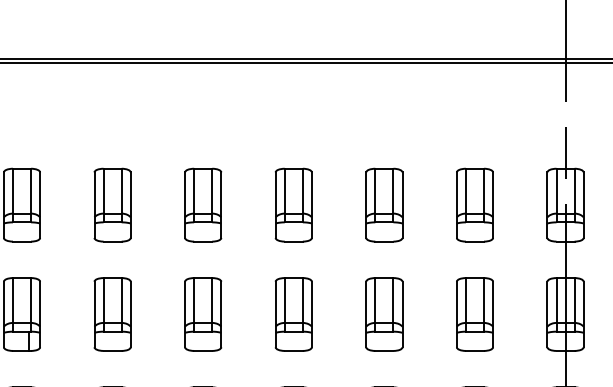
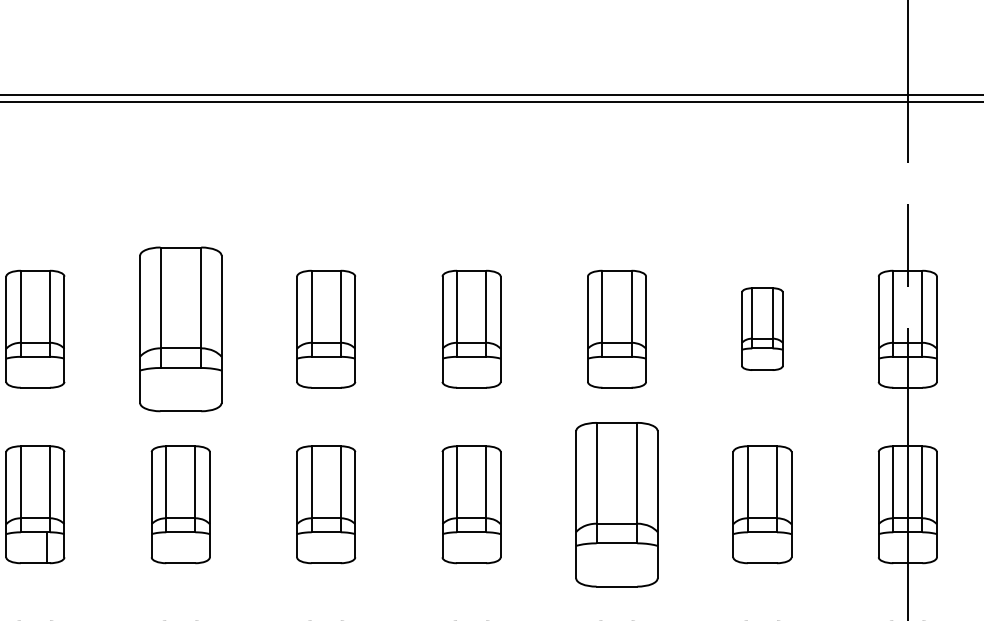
part: (112, 204) -> (180, 328), size x1.4
part: (474, 204) -> (761, 328), size x0.7
part: (384, 314) -> (617, 504), size x1.4

